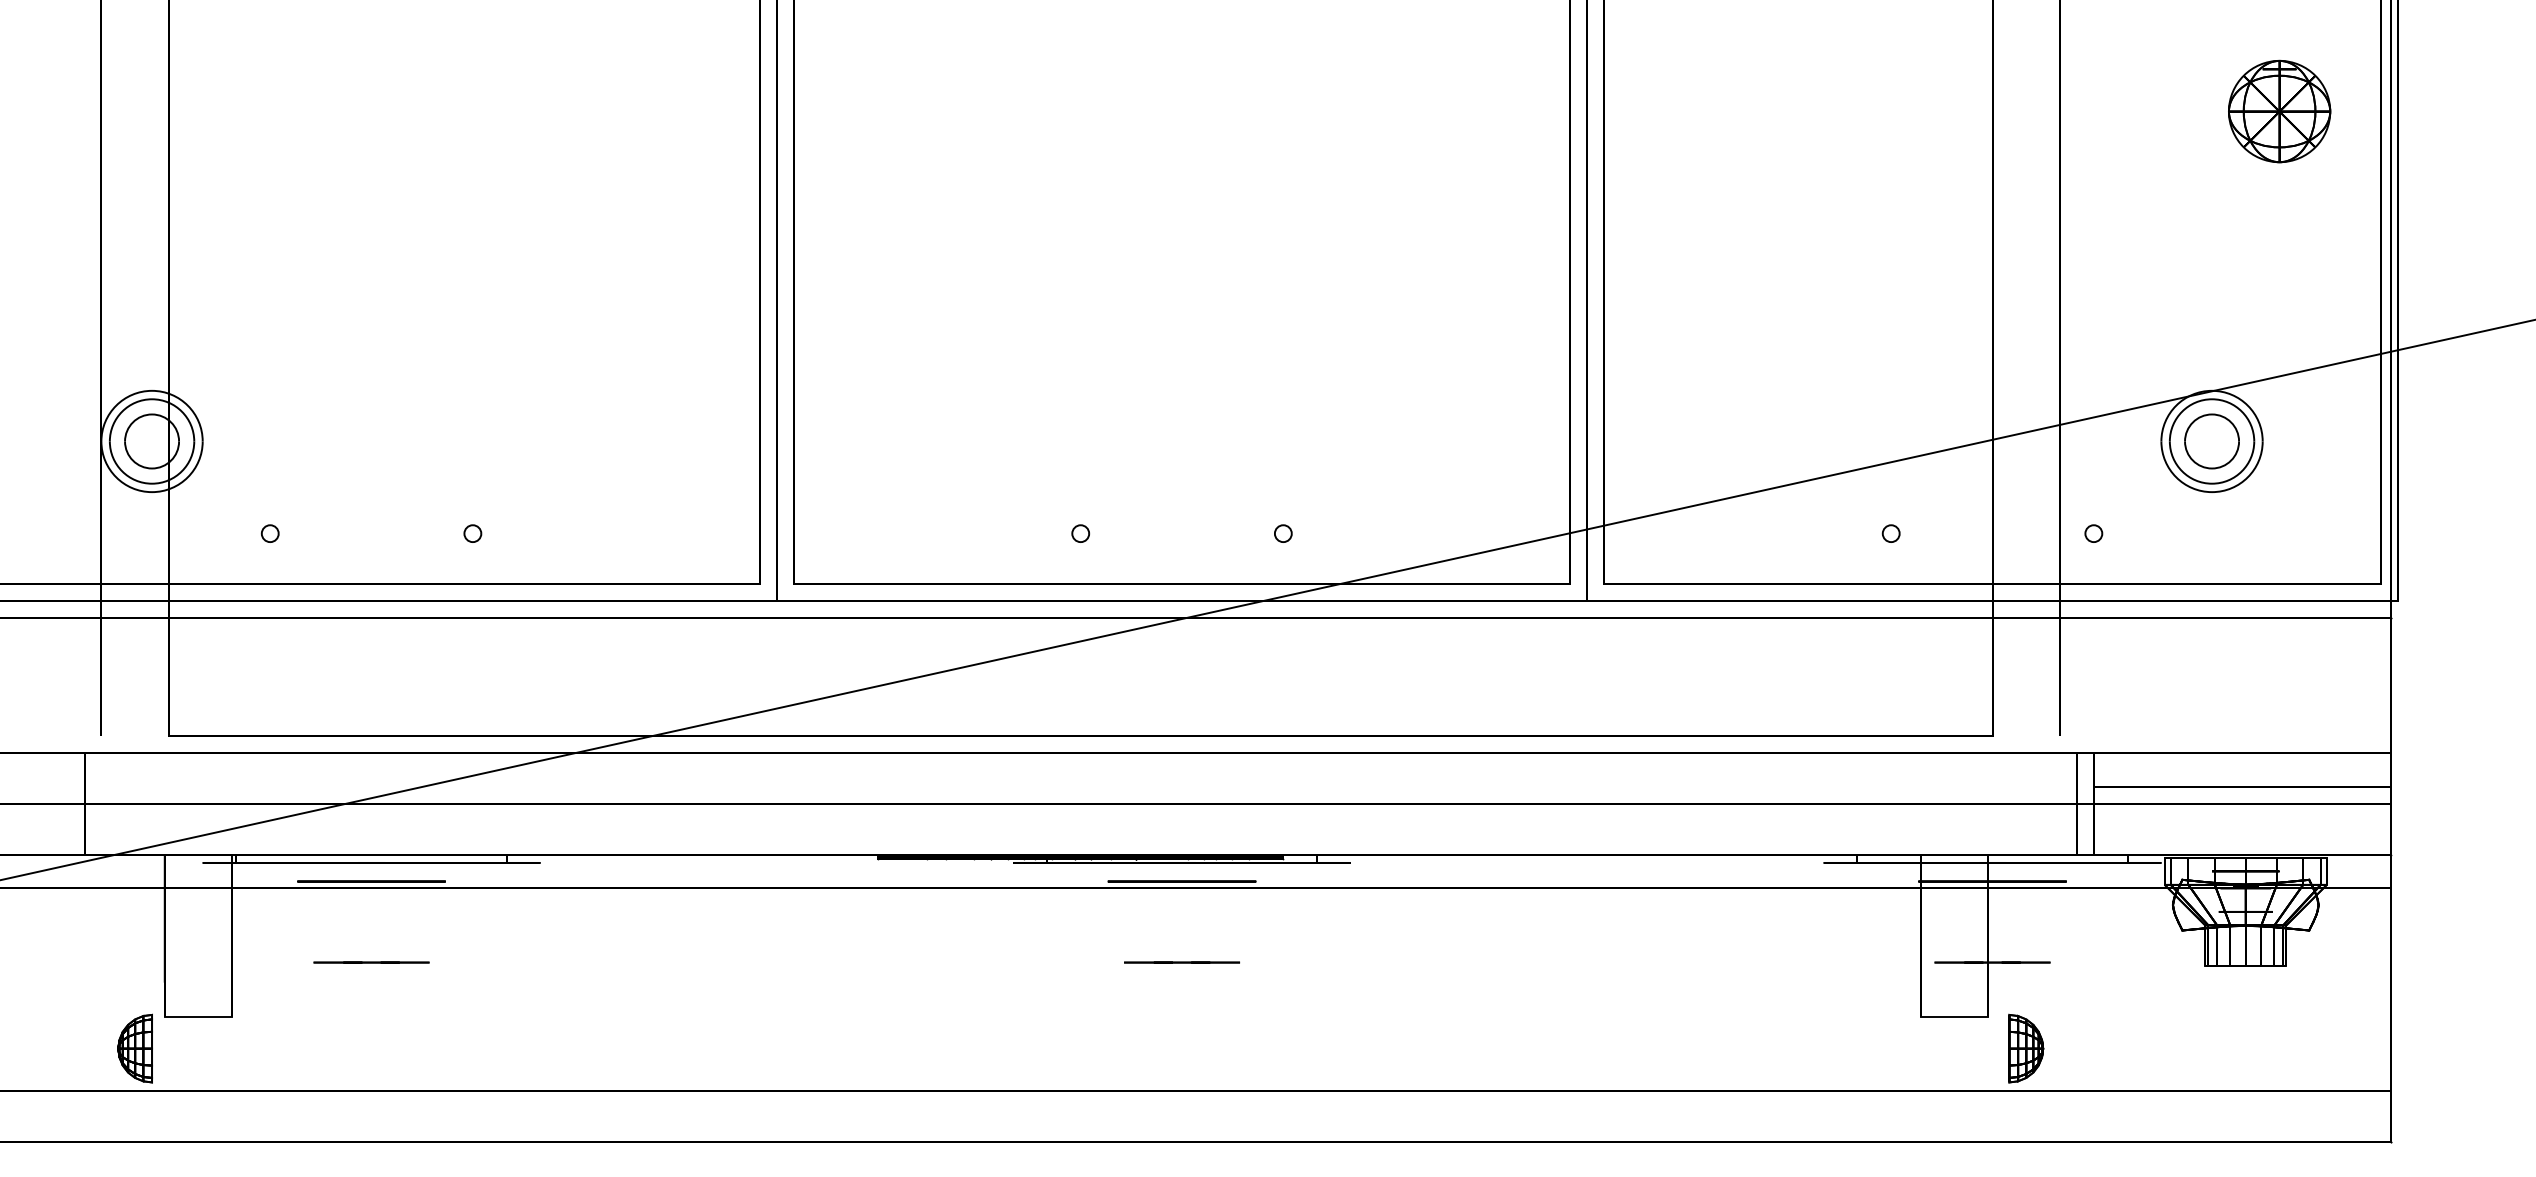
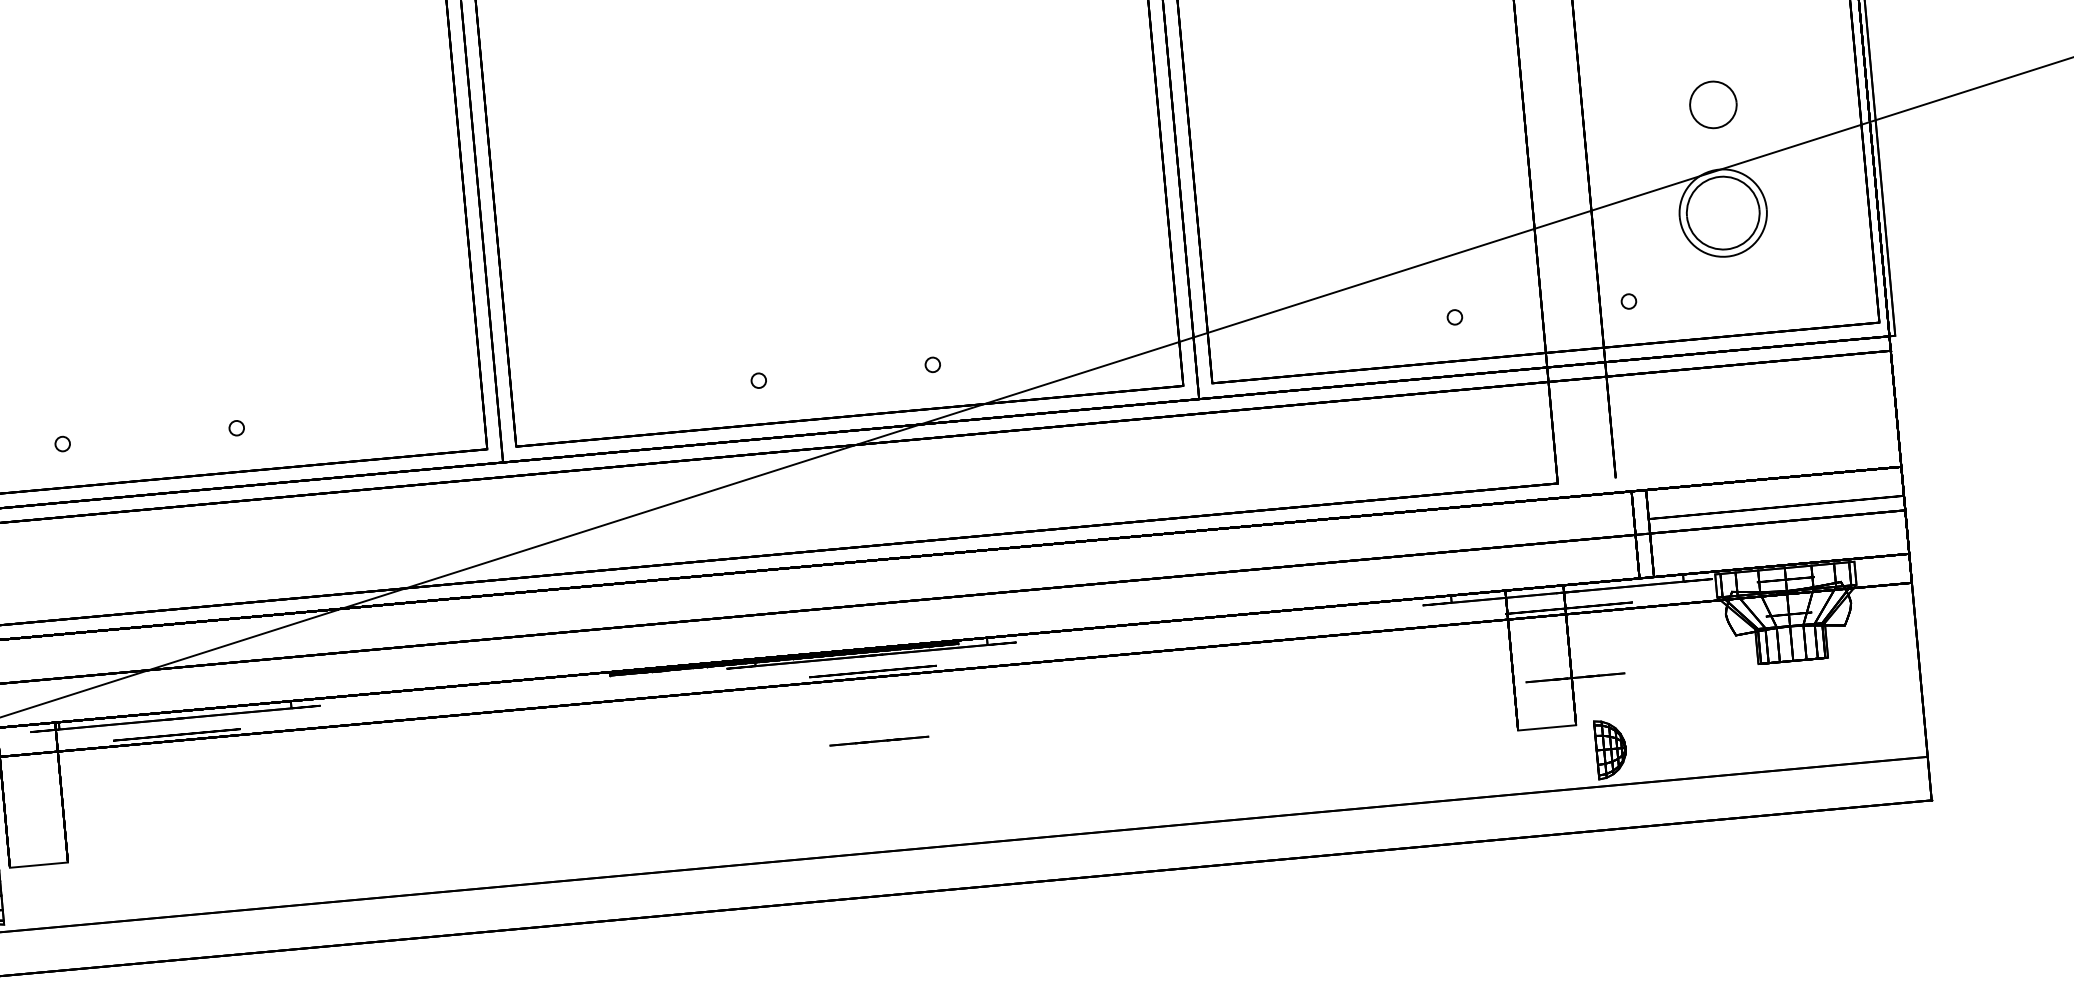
part: (2211, 441) -> (1712, 104), moved
line: (371, 962) -> (183, 804), removed

